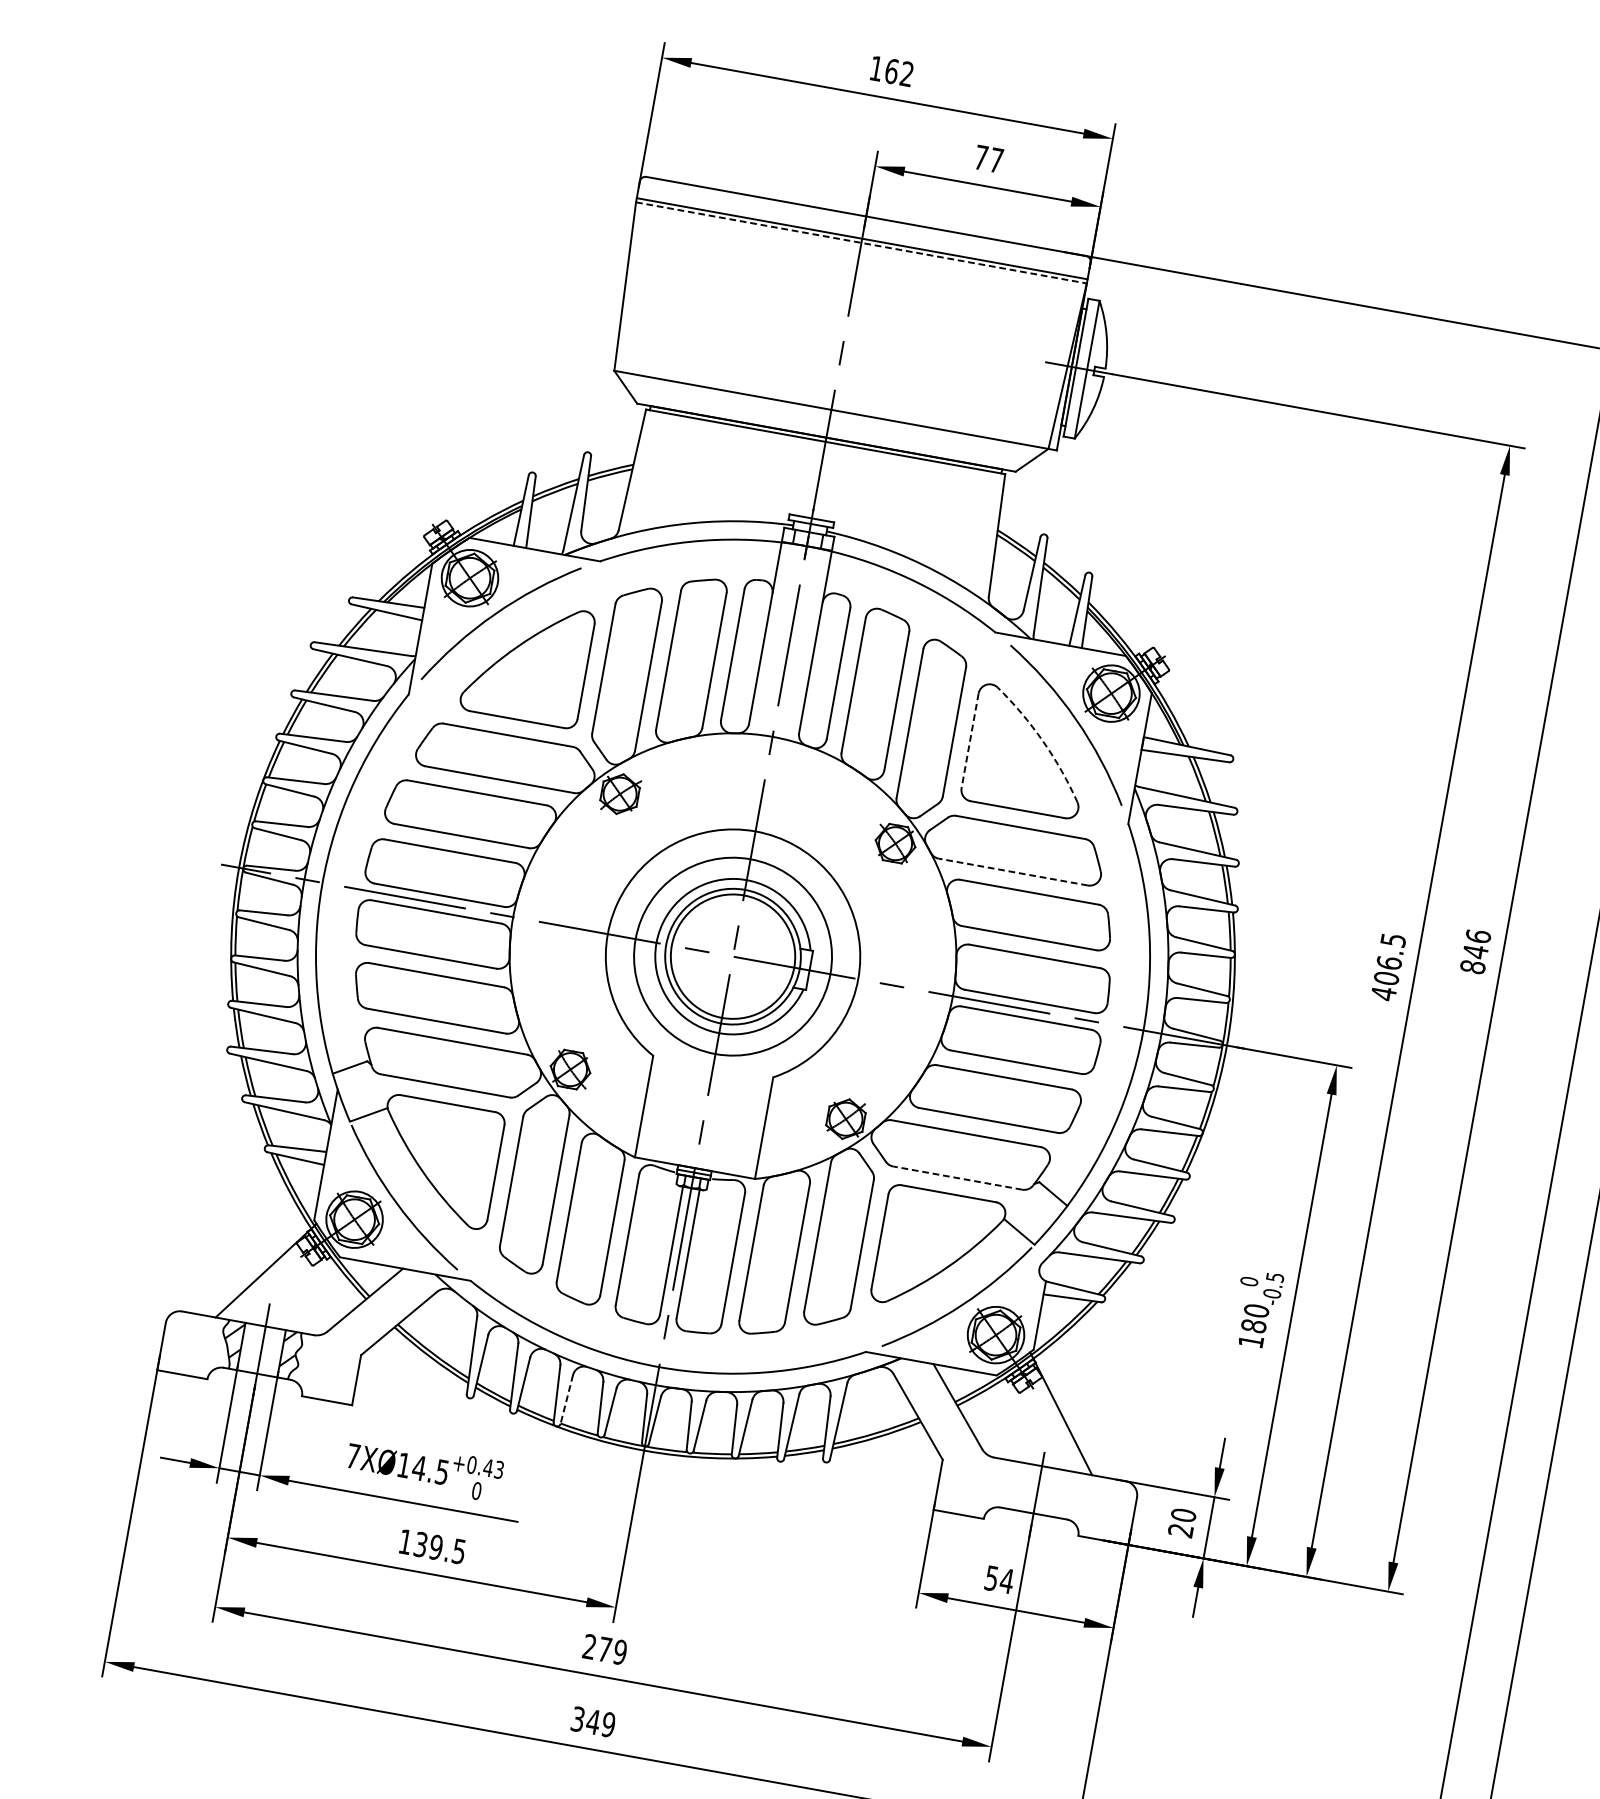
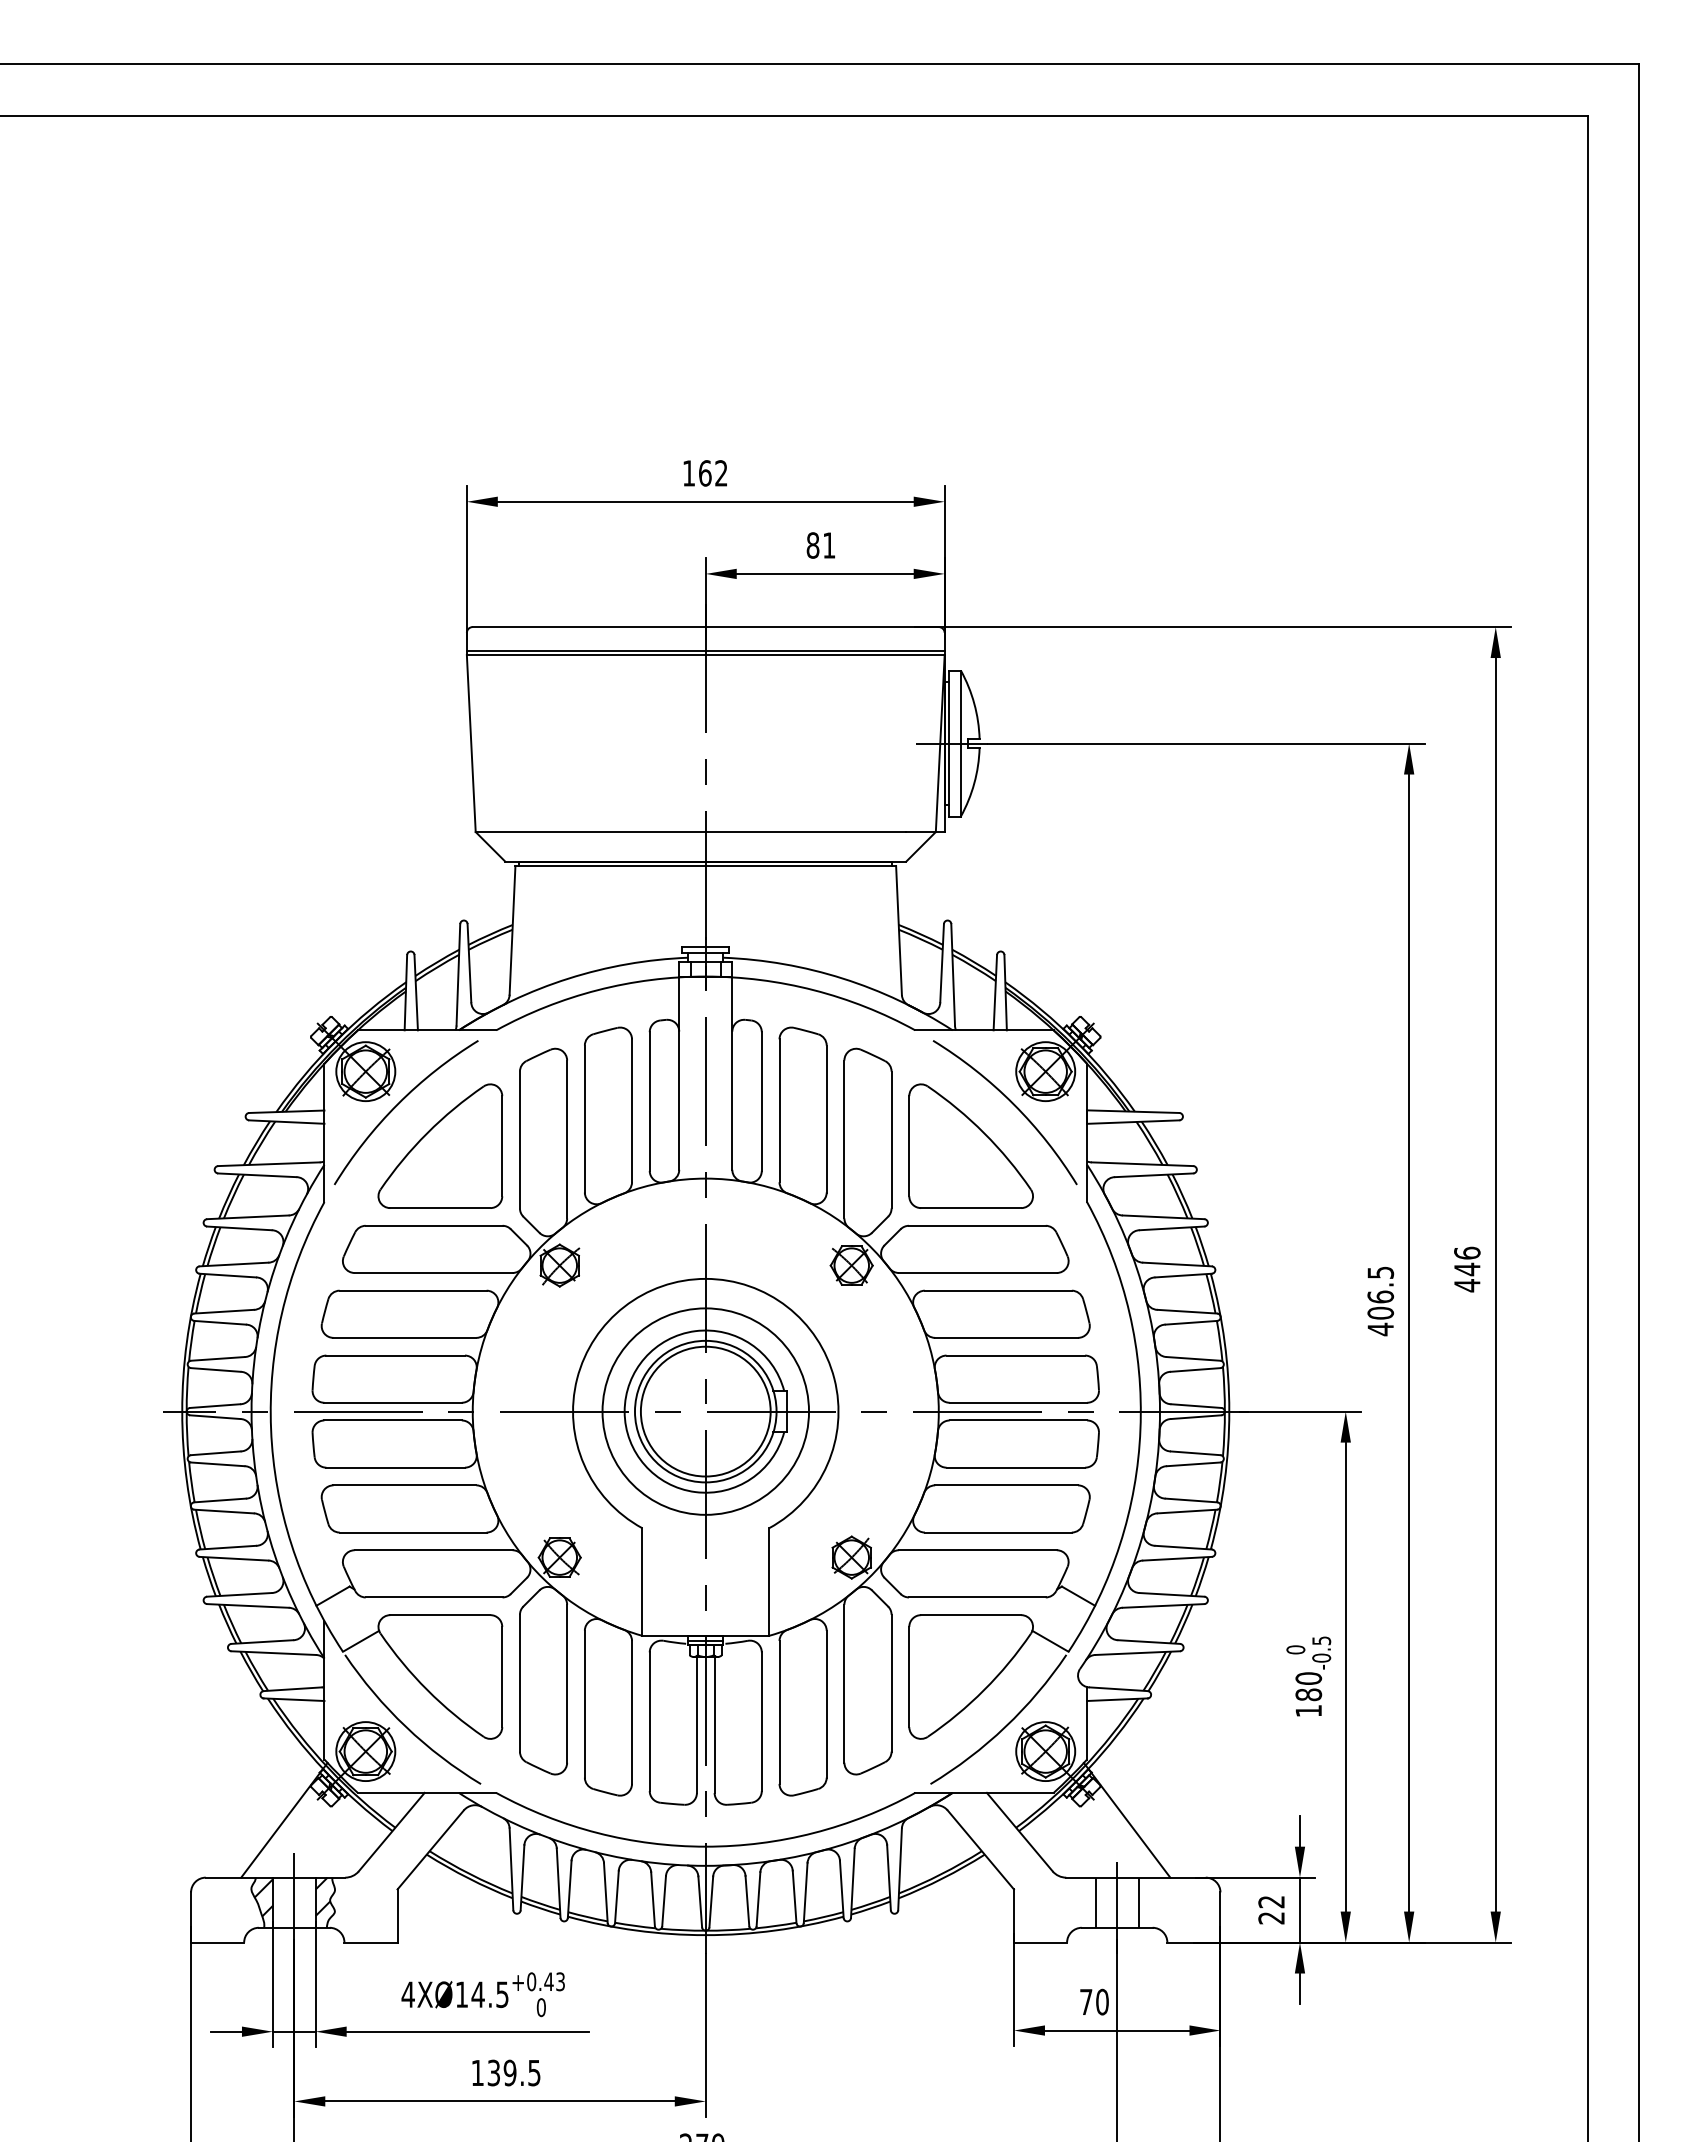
text: (988, 159) -> (820, 545), 77 -> 81
line: (861, 243) -> (705, 655), dashed -> solid
line: (970, 741) -> (909, 1146), dashed -> solid
arc: (1043, 741) -> (984, 1133), dashed -> solid
line: (1012, 872) -> (977, 1273), dashed -> solid
text: (1473, 966) -> (1467, 1285), 846 -> 446
line: (956, 1177) -> (976, 1597), dashed -> solid
line: (566, 1399) -> (616, 1897), dashed -> solid
text: (352, 1455) -> (407, 1994), 7XØ14.5 -> 4XØ14.5
line: (1017, 1485) -> (1095, 1902), added
line: (1057, 1493) -> (1138, 1902), added
text: (1183, 1514) -> (1271, 1901), 20 -> 22
text: (999, 1579) -> (1094, 2001), 54 -> 70

